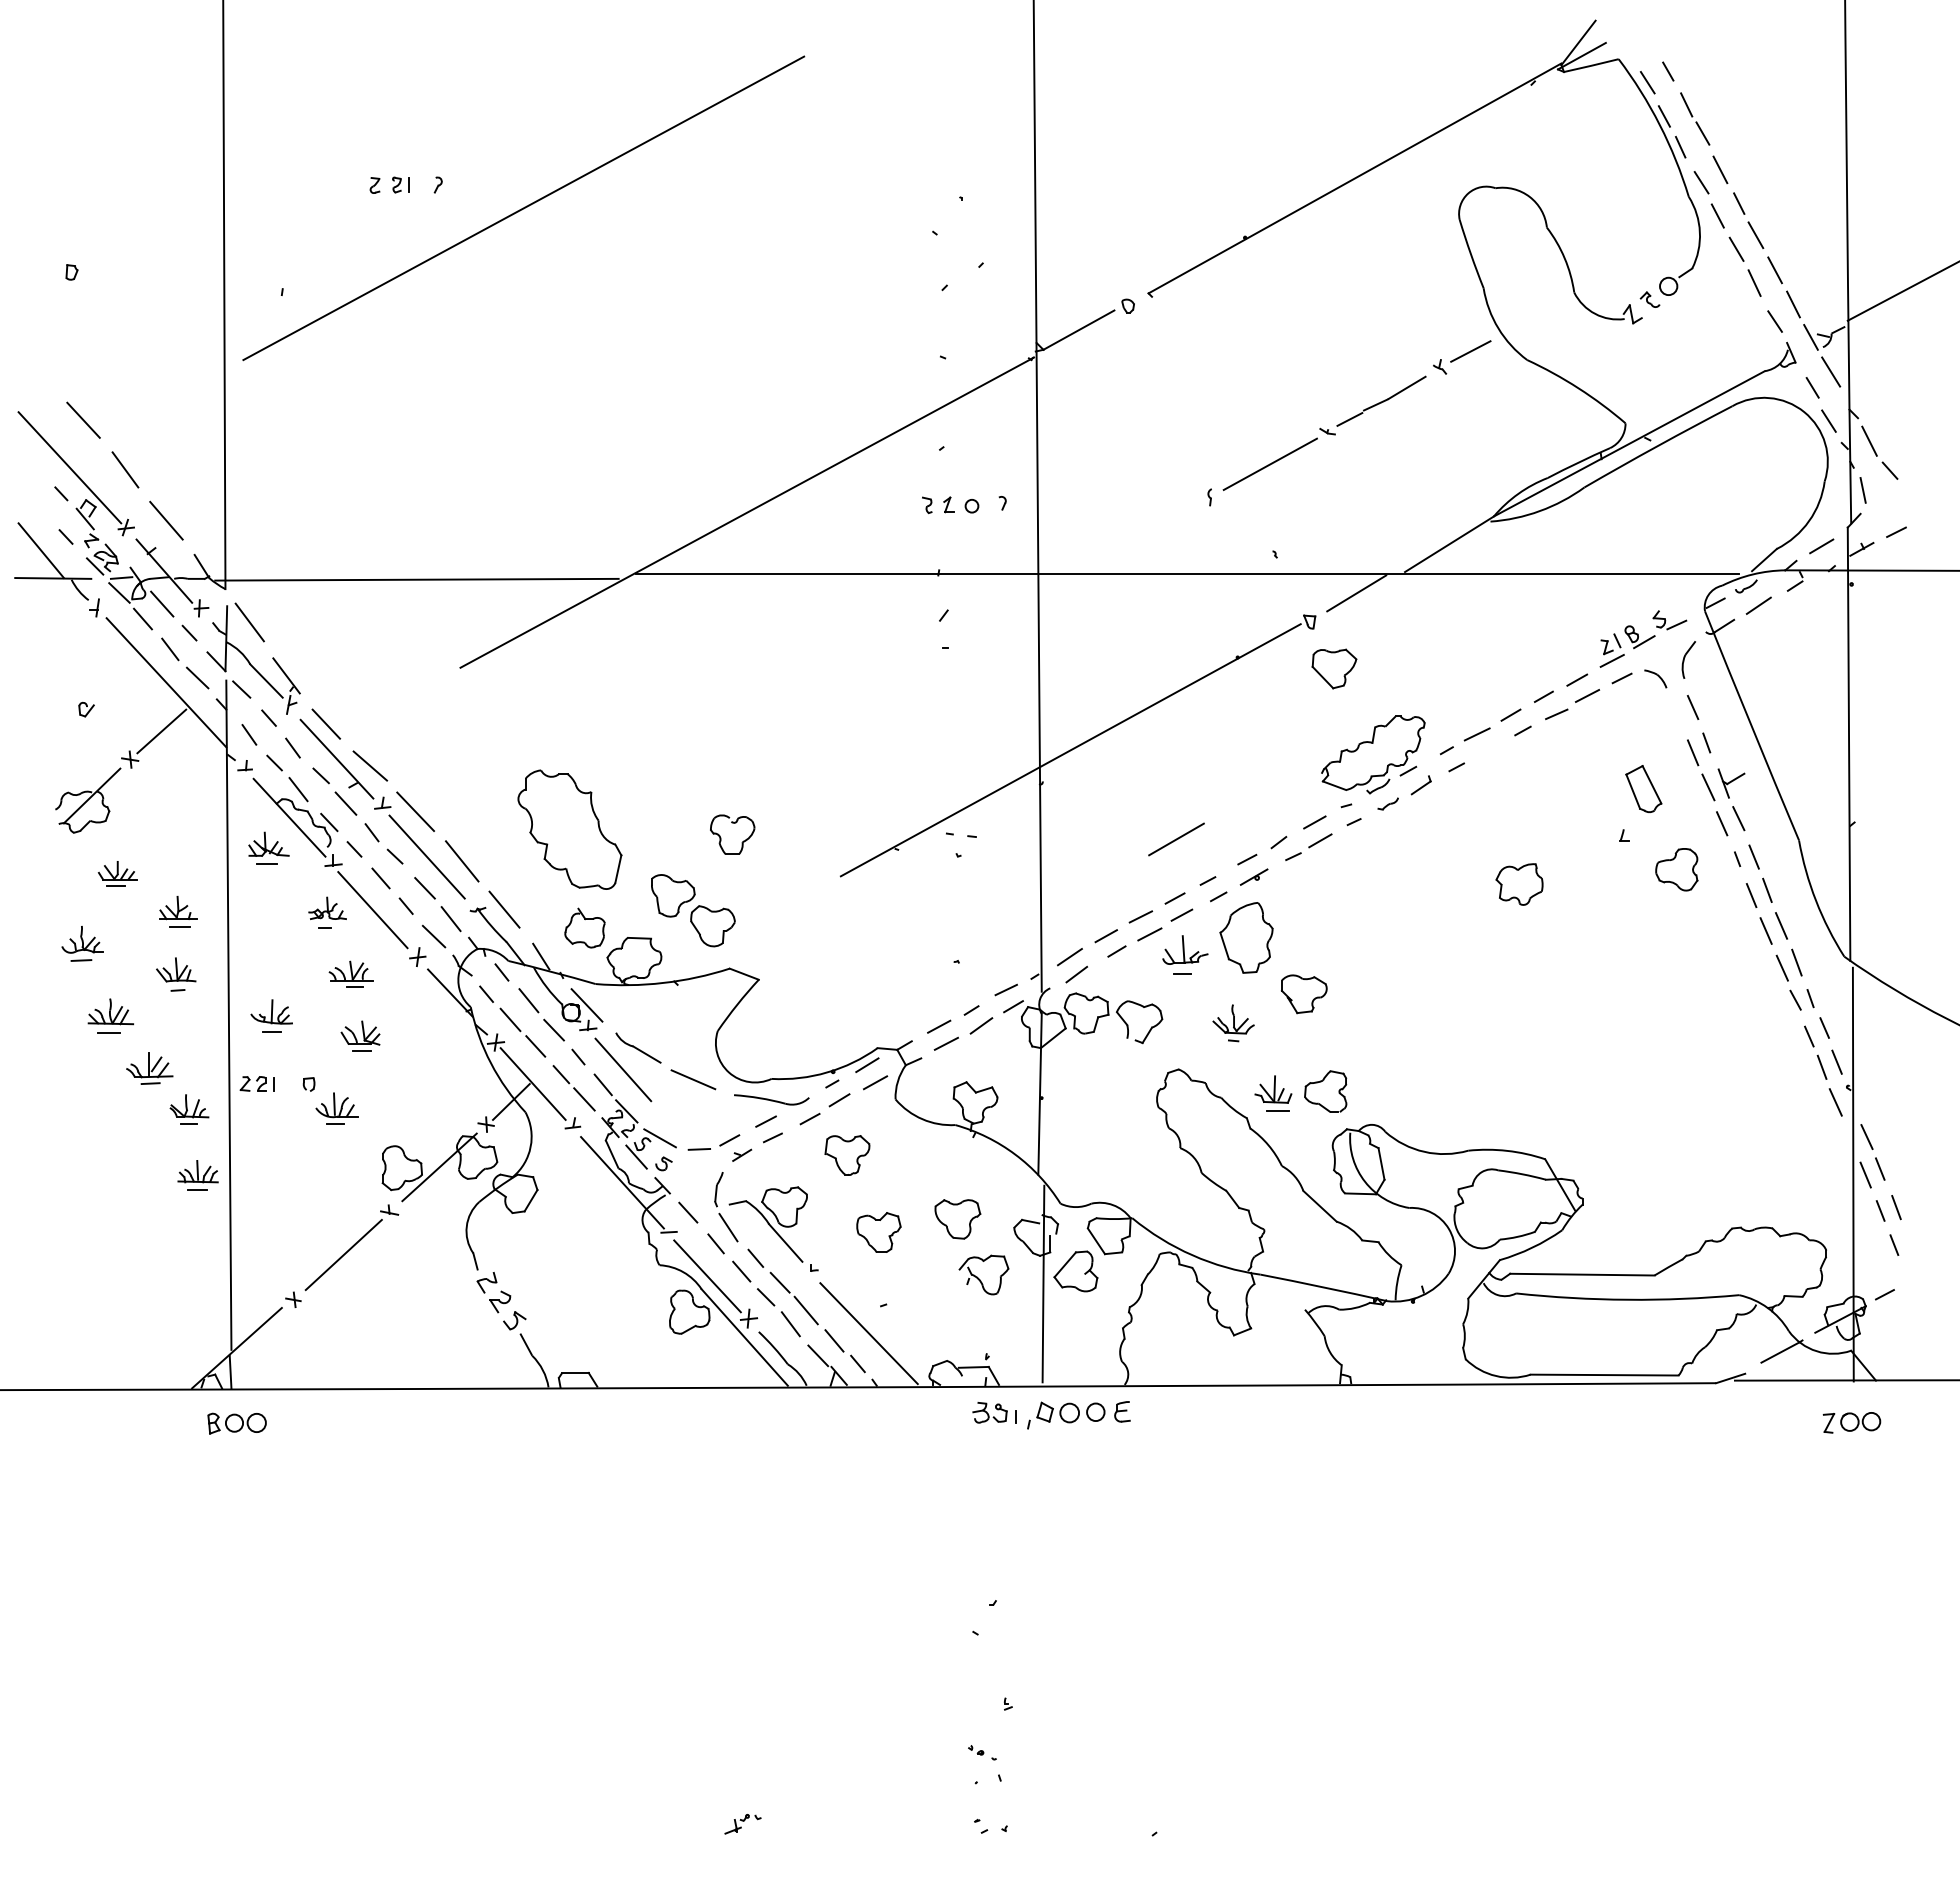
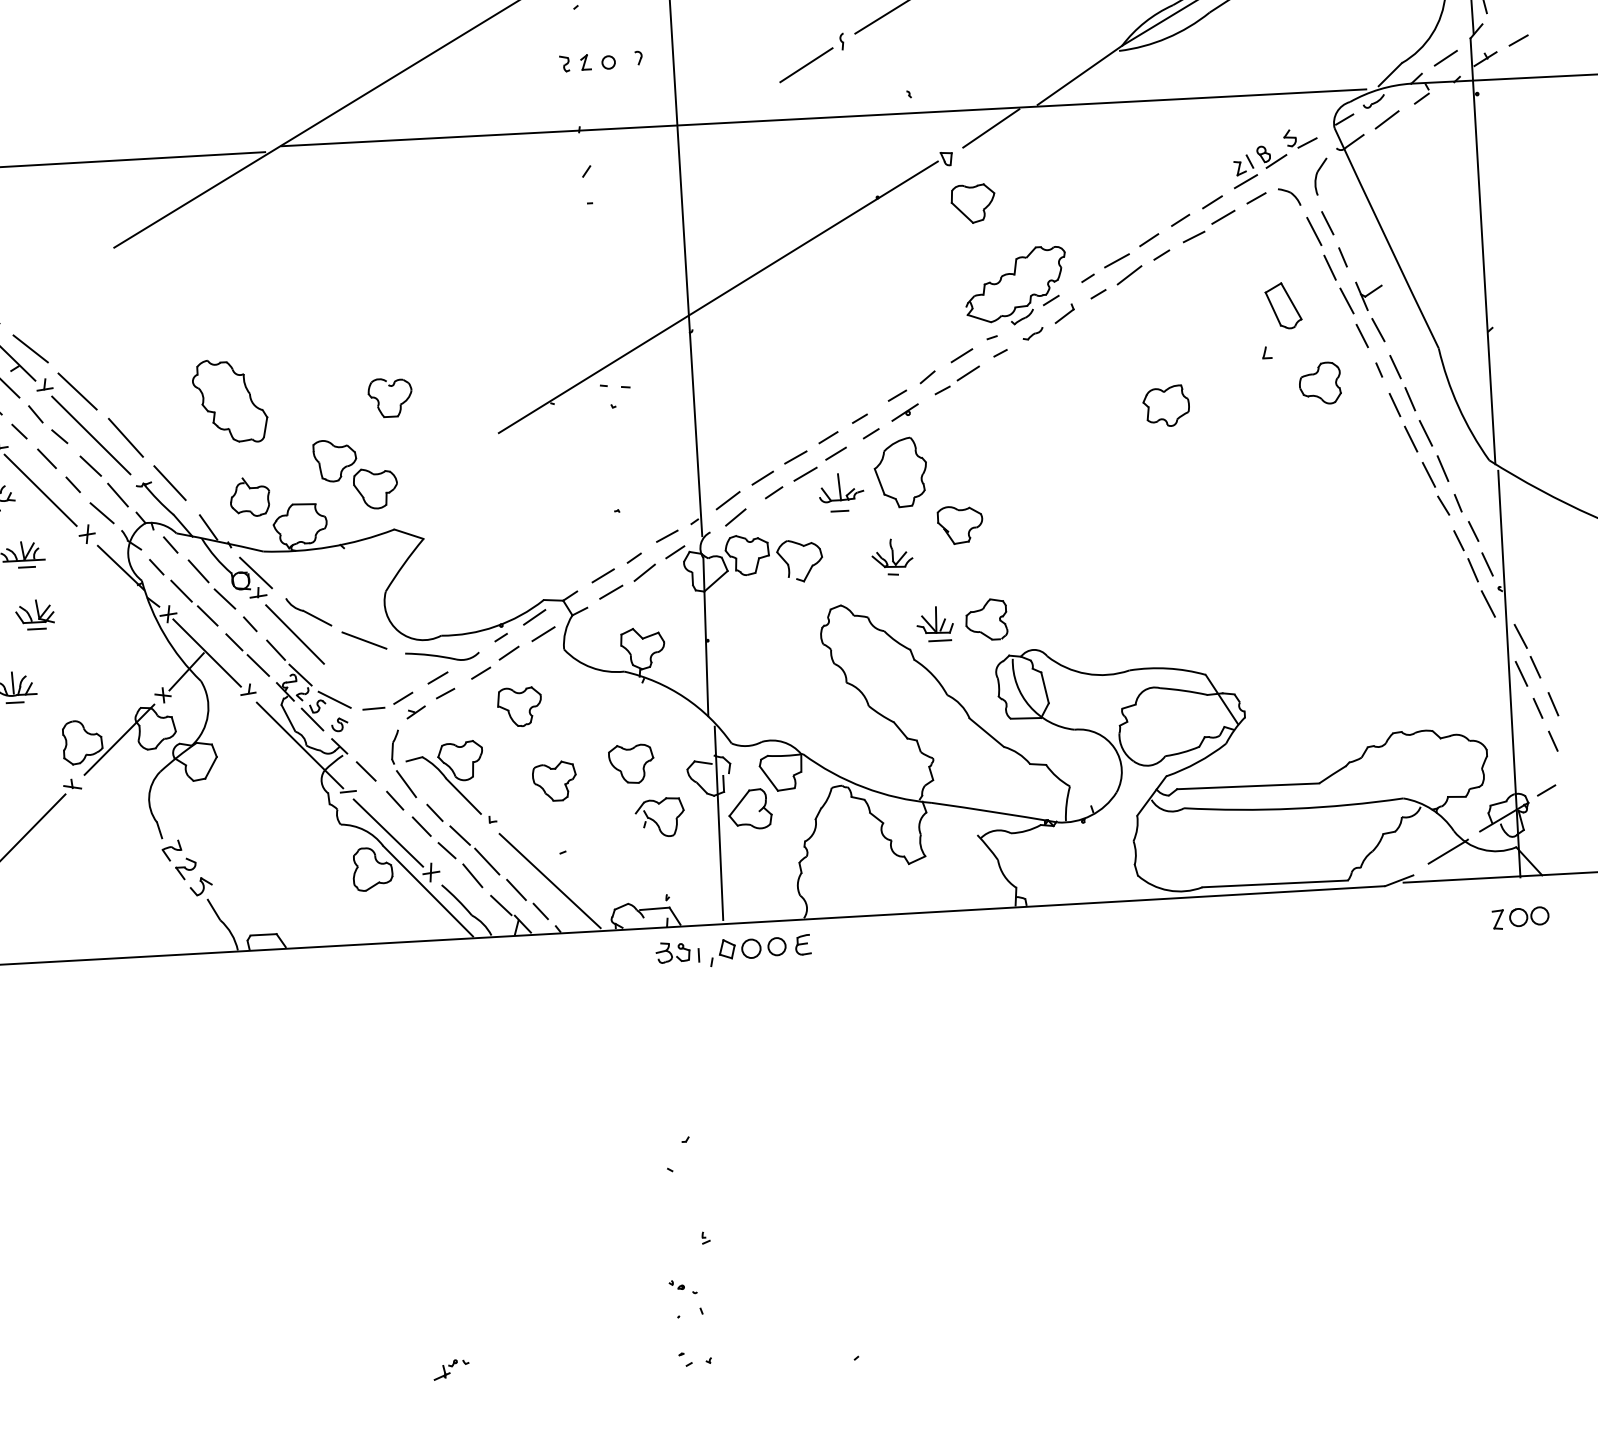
line: (1678, 715) -> (1313, 231), added
line: (1488, 749) -> (1128, 275), added
part: (569, 829) -> (229, 401), size x0.71
line: (1176, 839) -> (806, 65), moved

